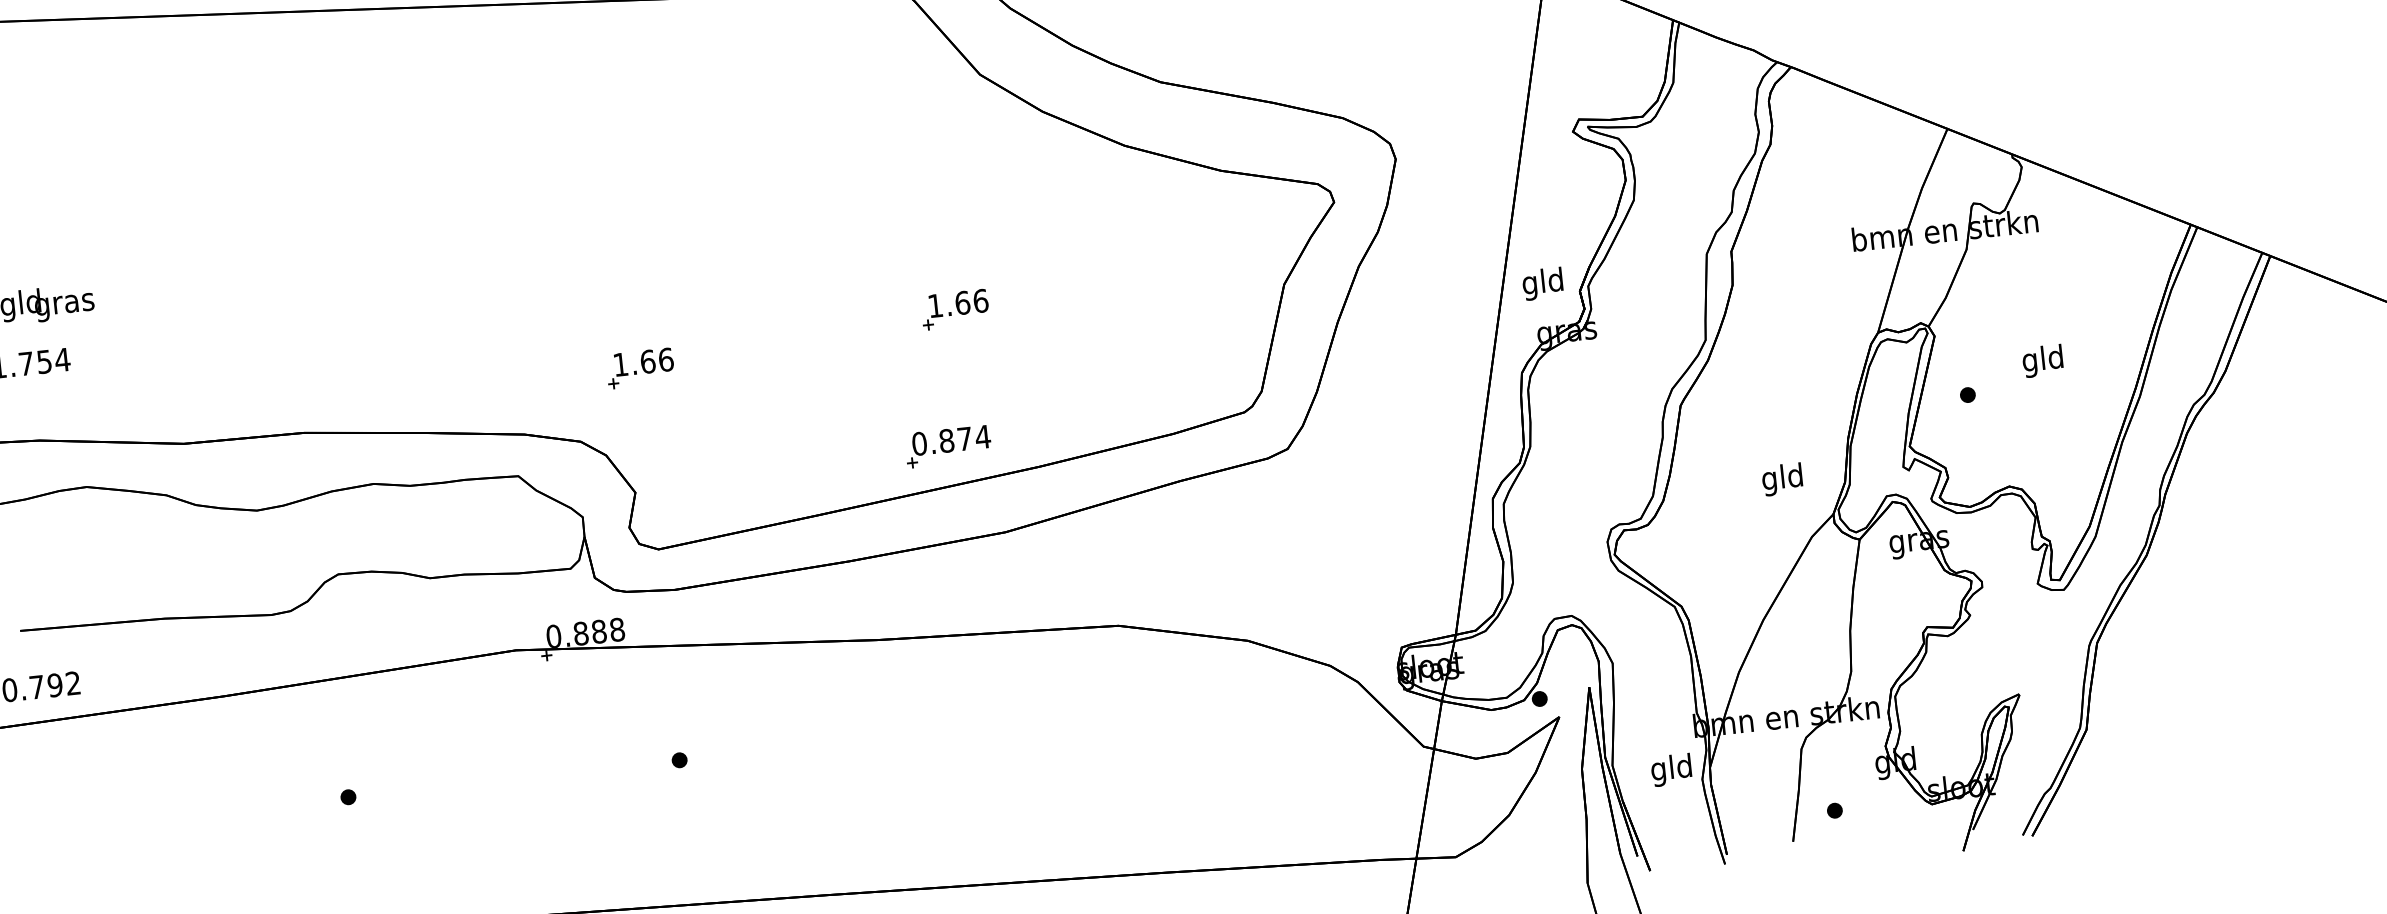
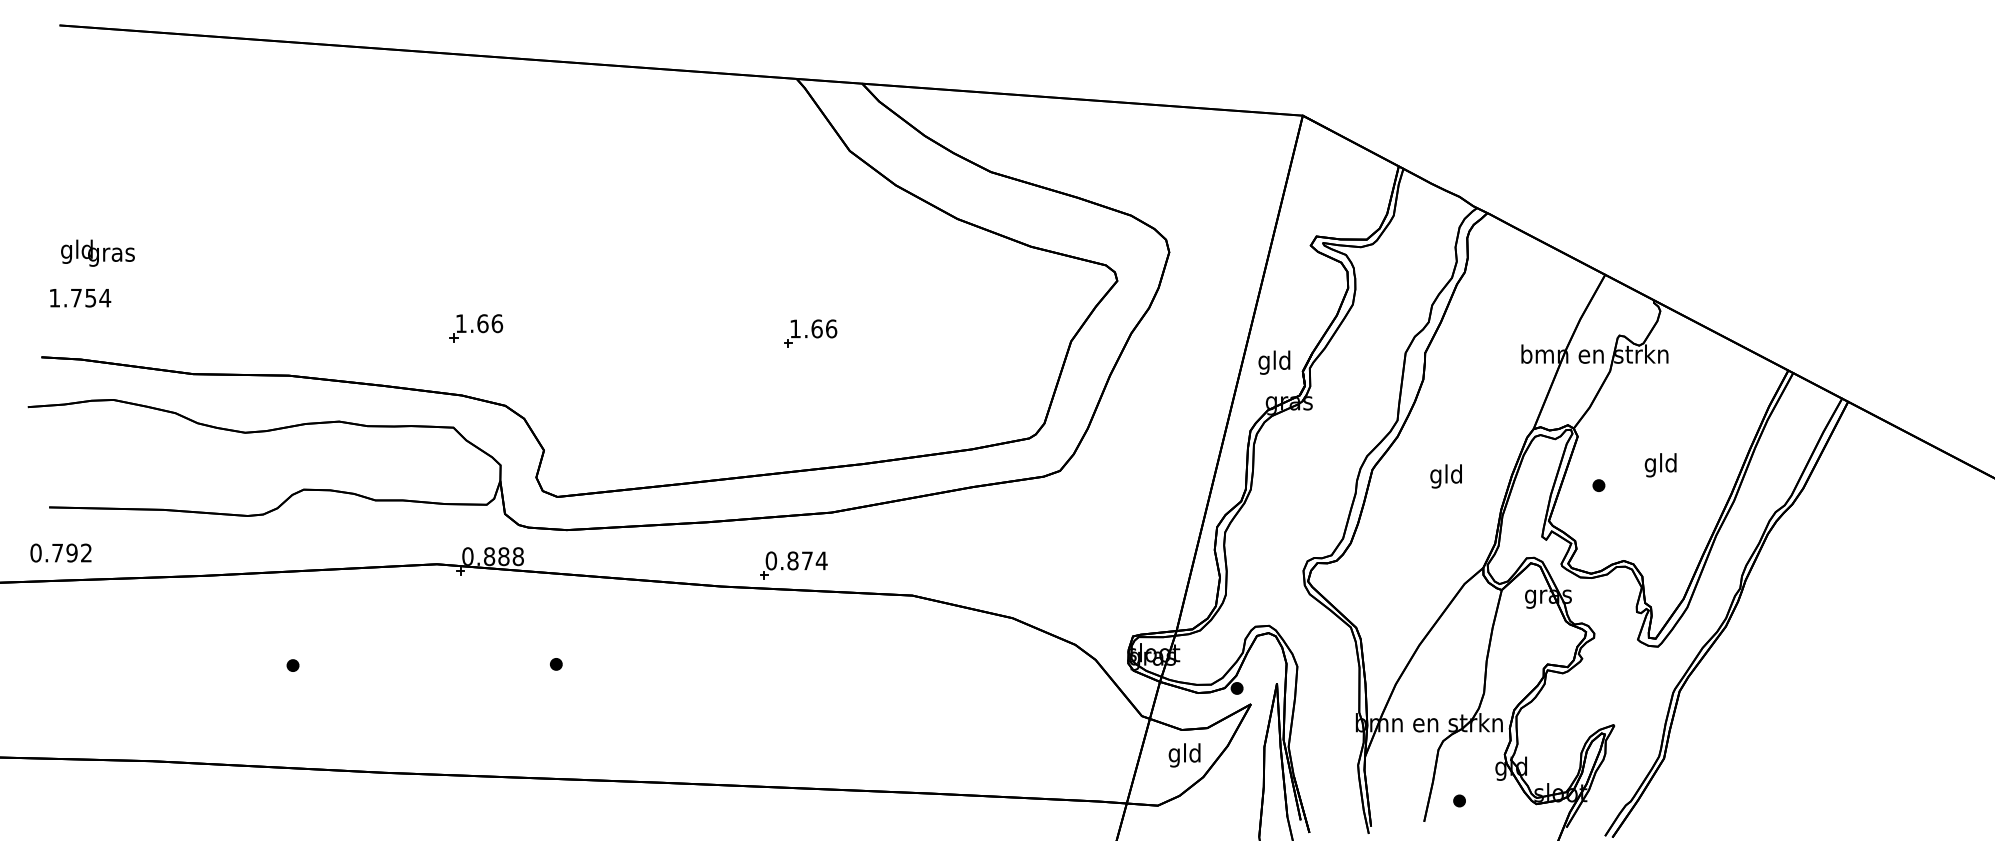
part: (640, 368) -> (476, 328), moved
part: (948, 446) -> (793, 565), moved
text: (1781, 479) -> (1445, 476), moved
text: (1671, 770) -> (1184, 755), moved

